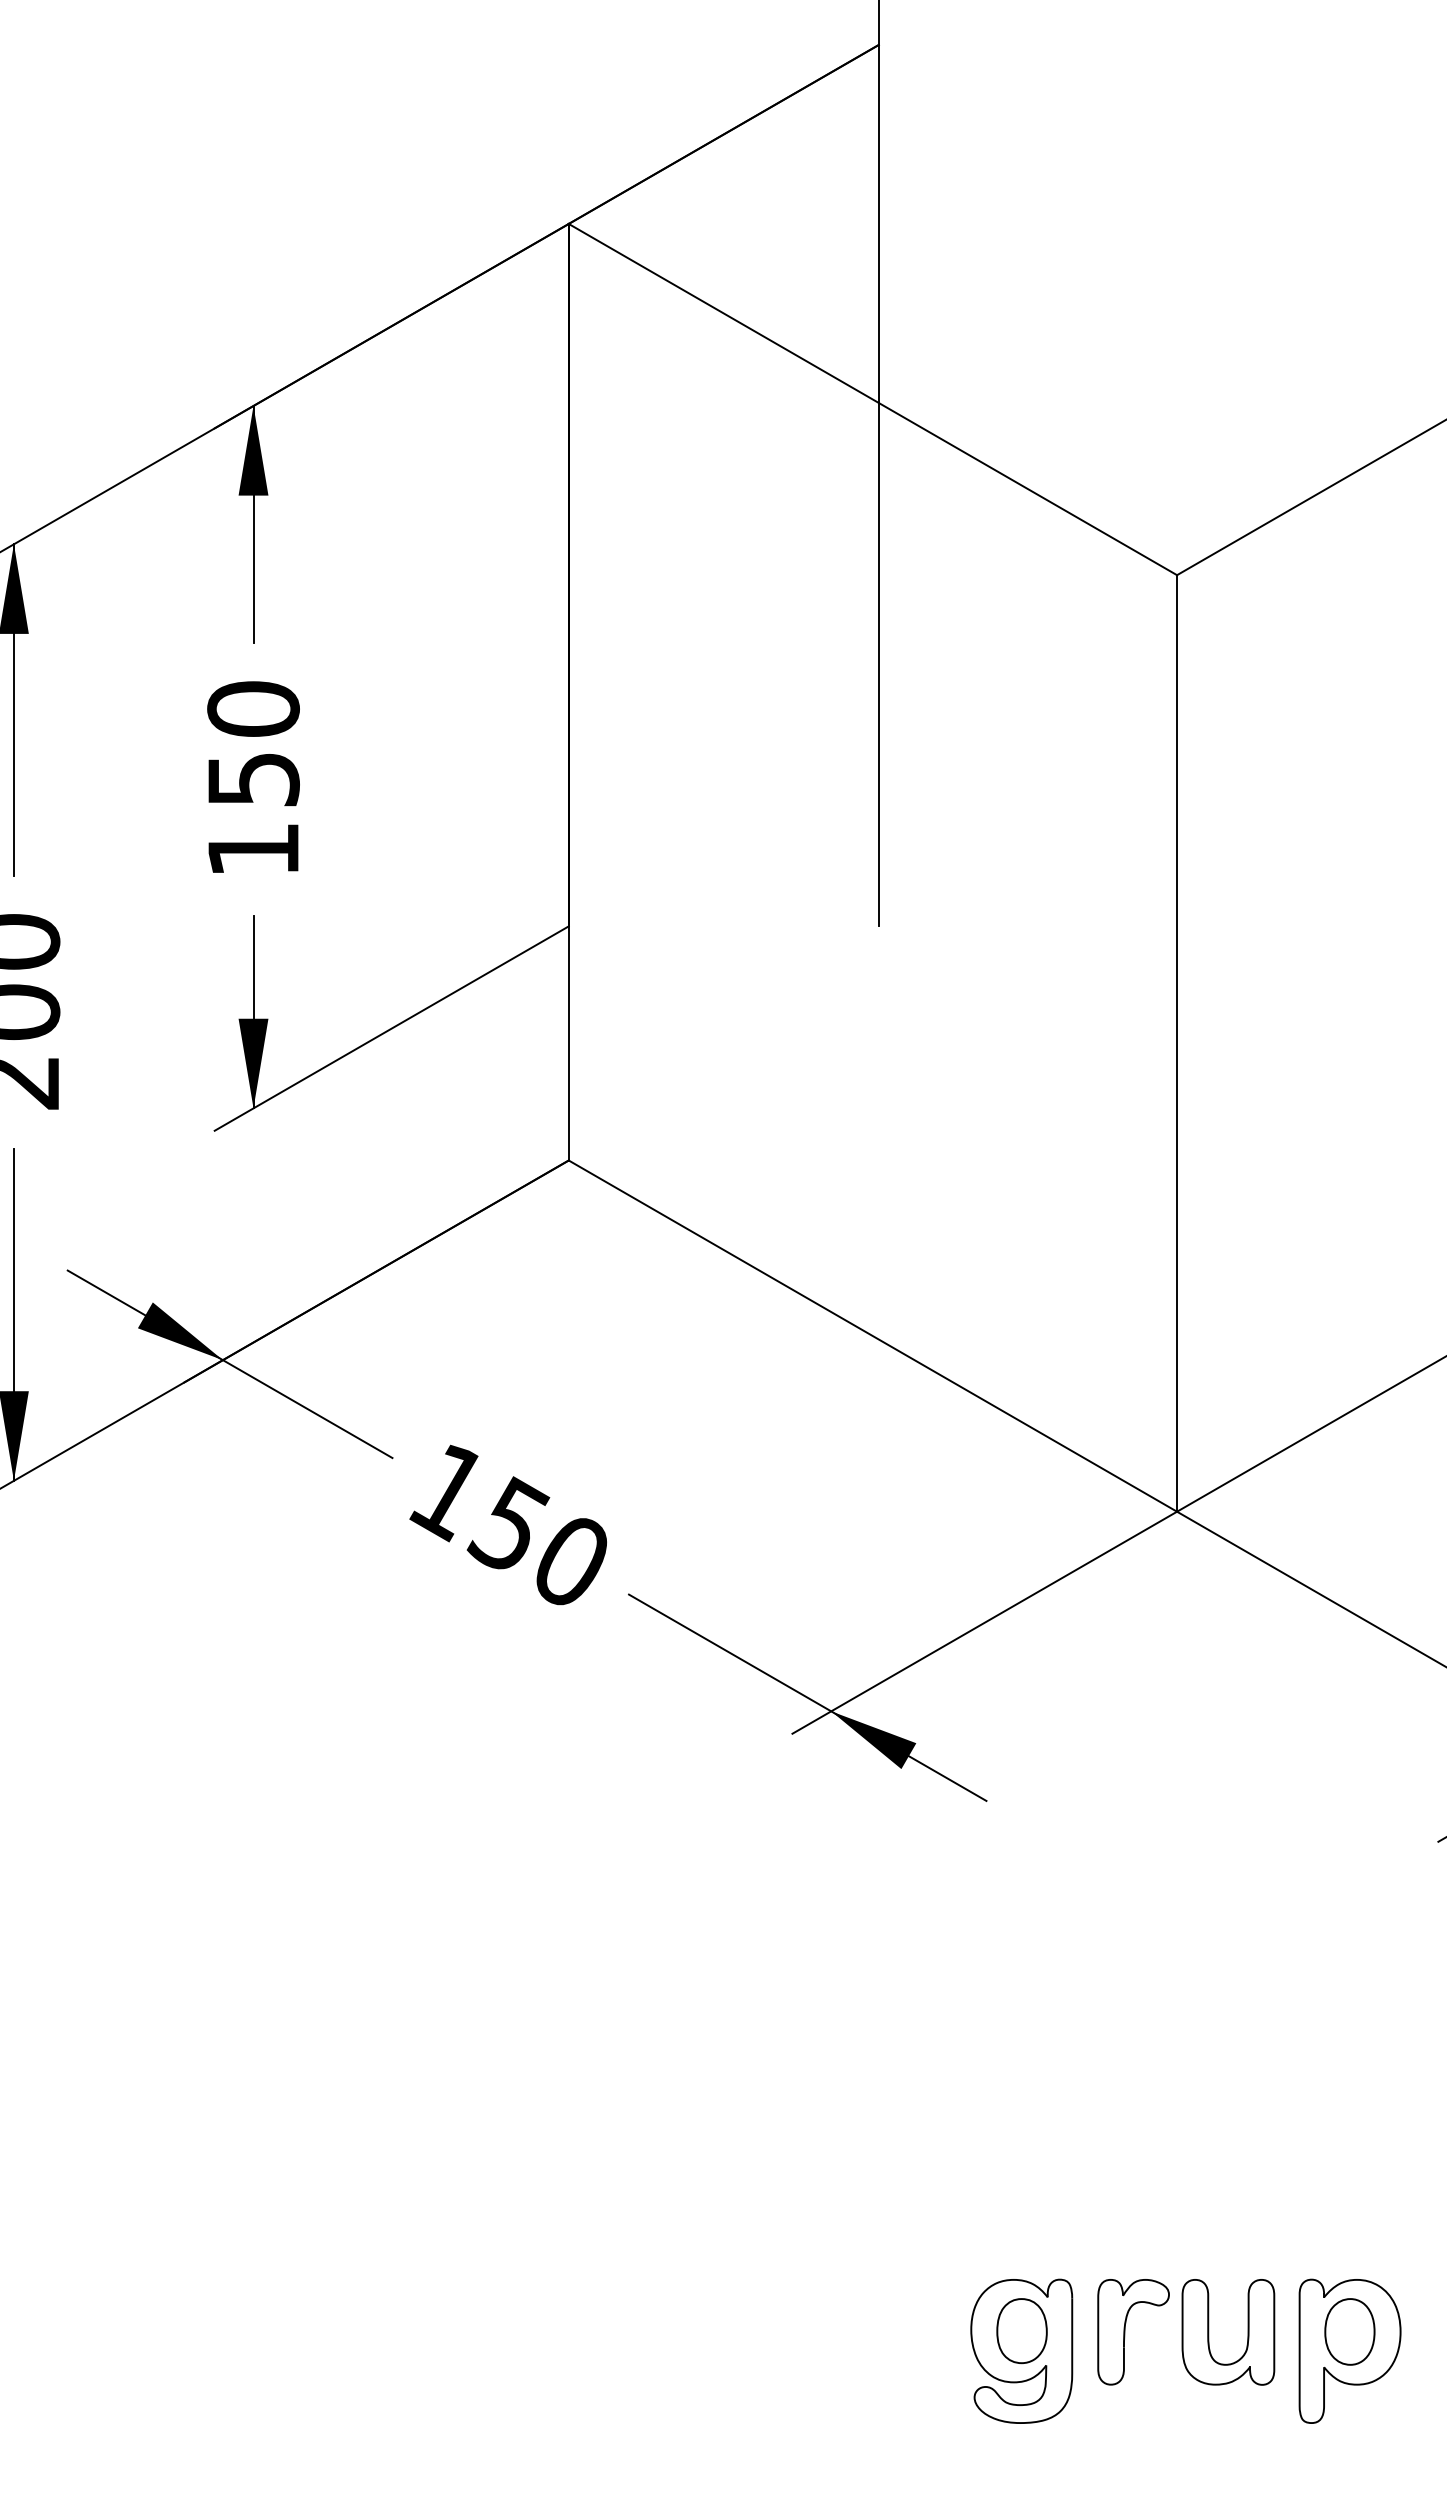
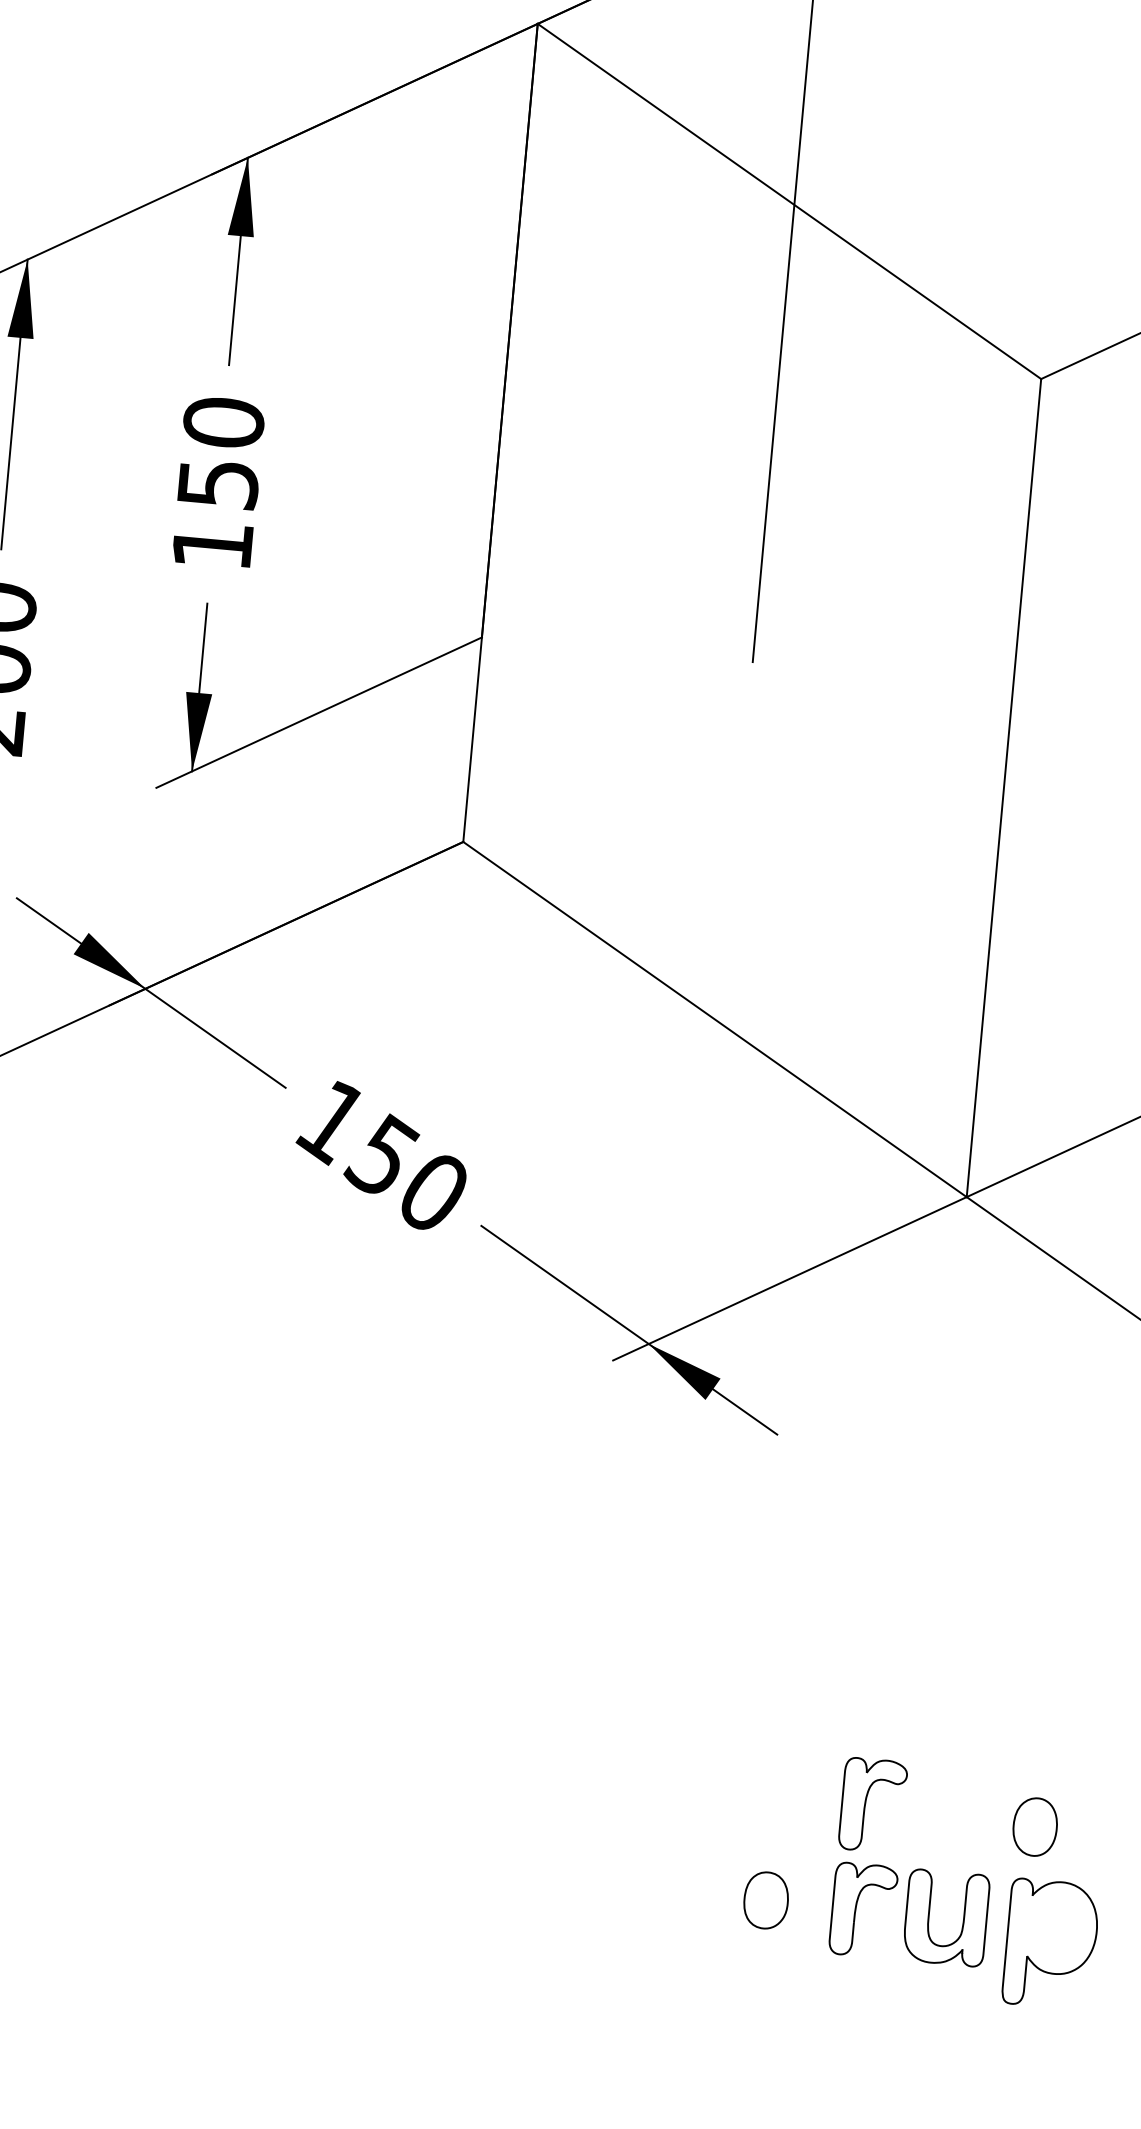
part: (1125, 2212) -> (865, 1805), added
part: (1349, 2331) -> (1034, 1826), moved
part: (1021, 2350) -> (764, 1917), removed

